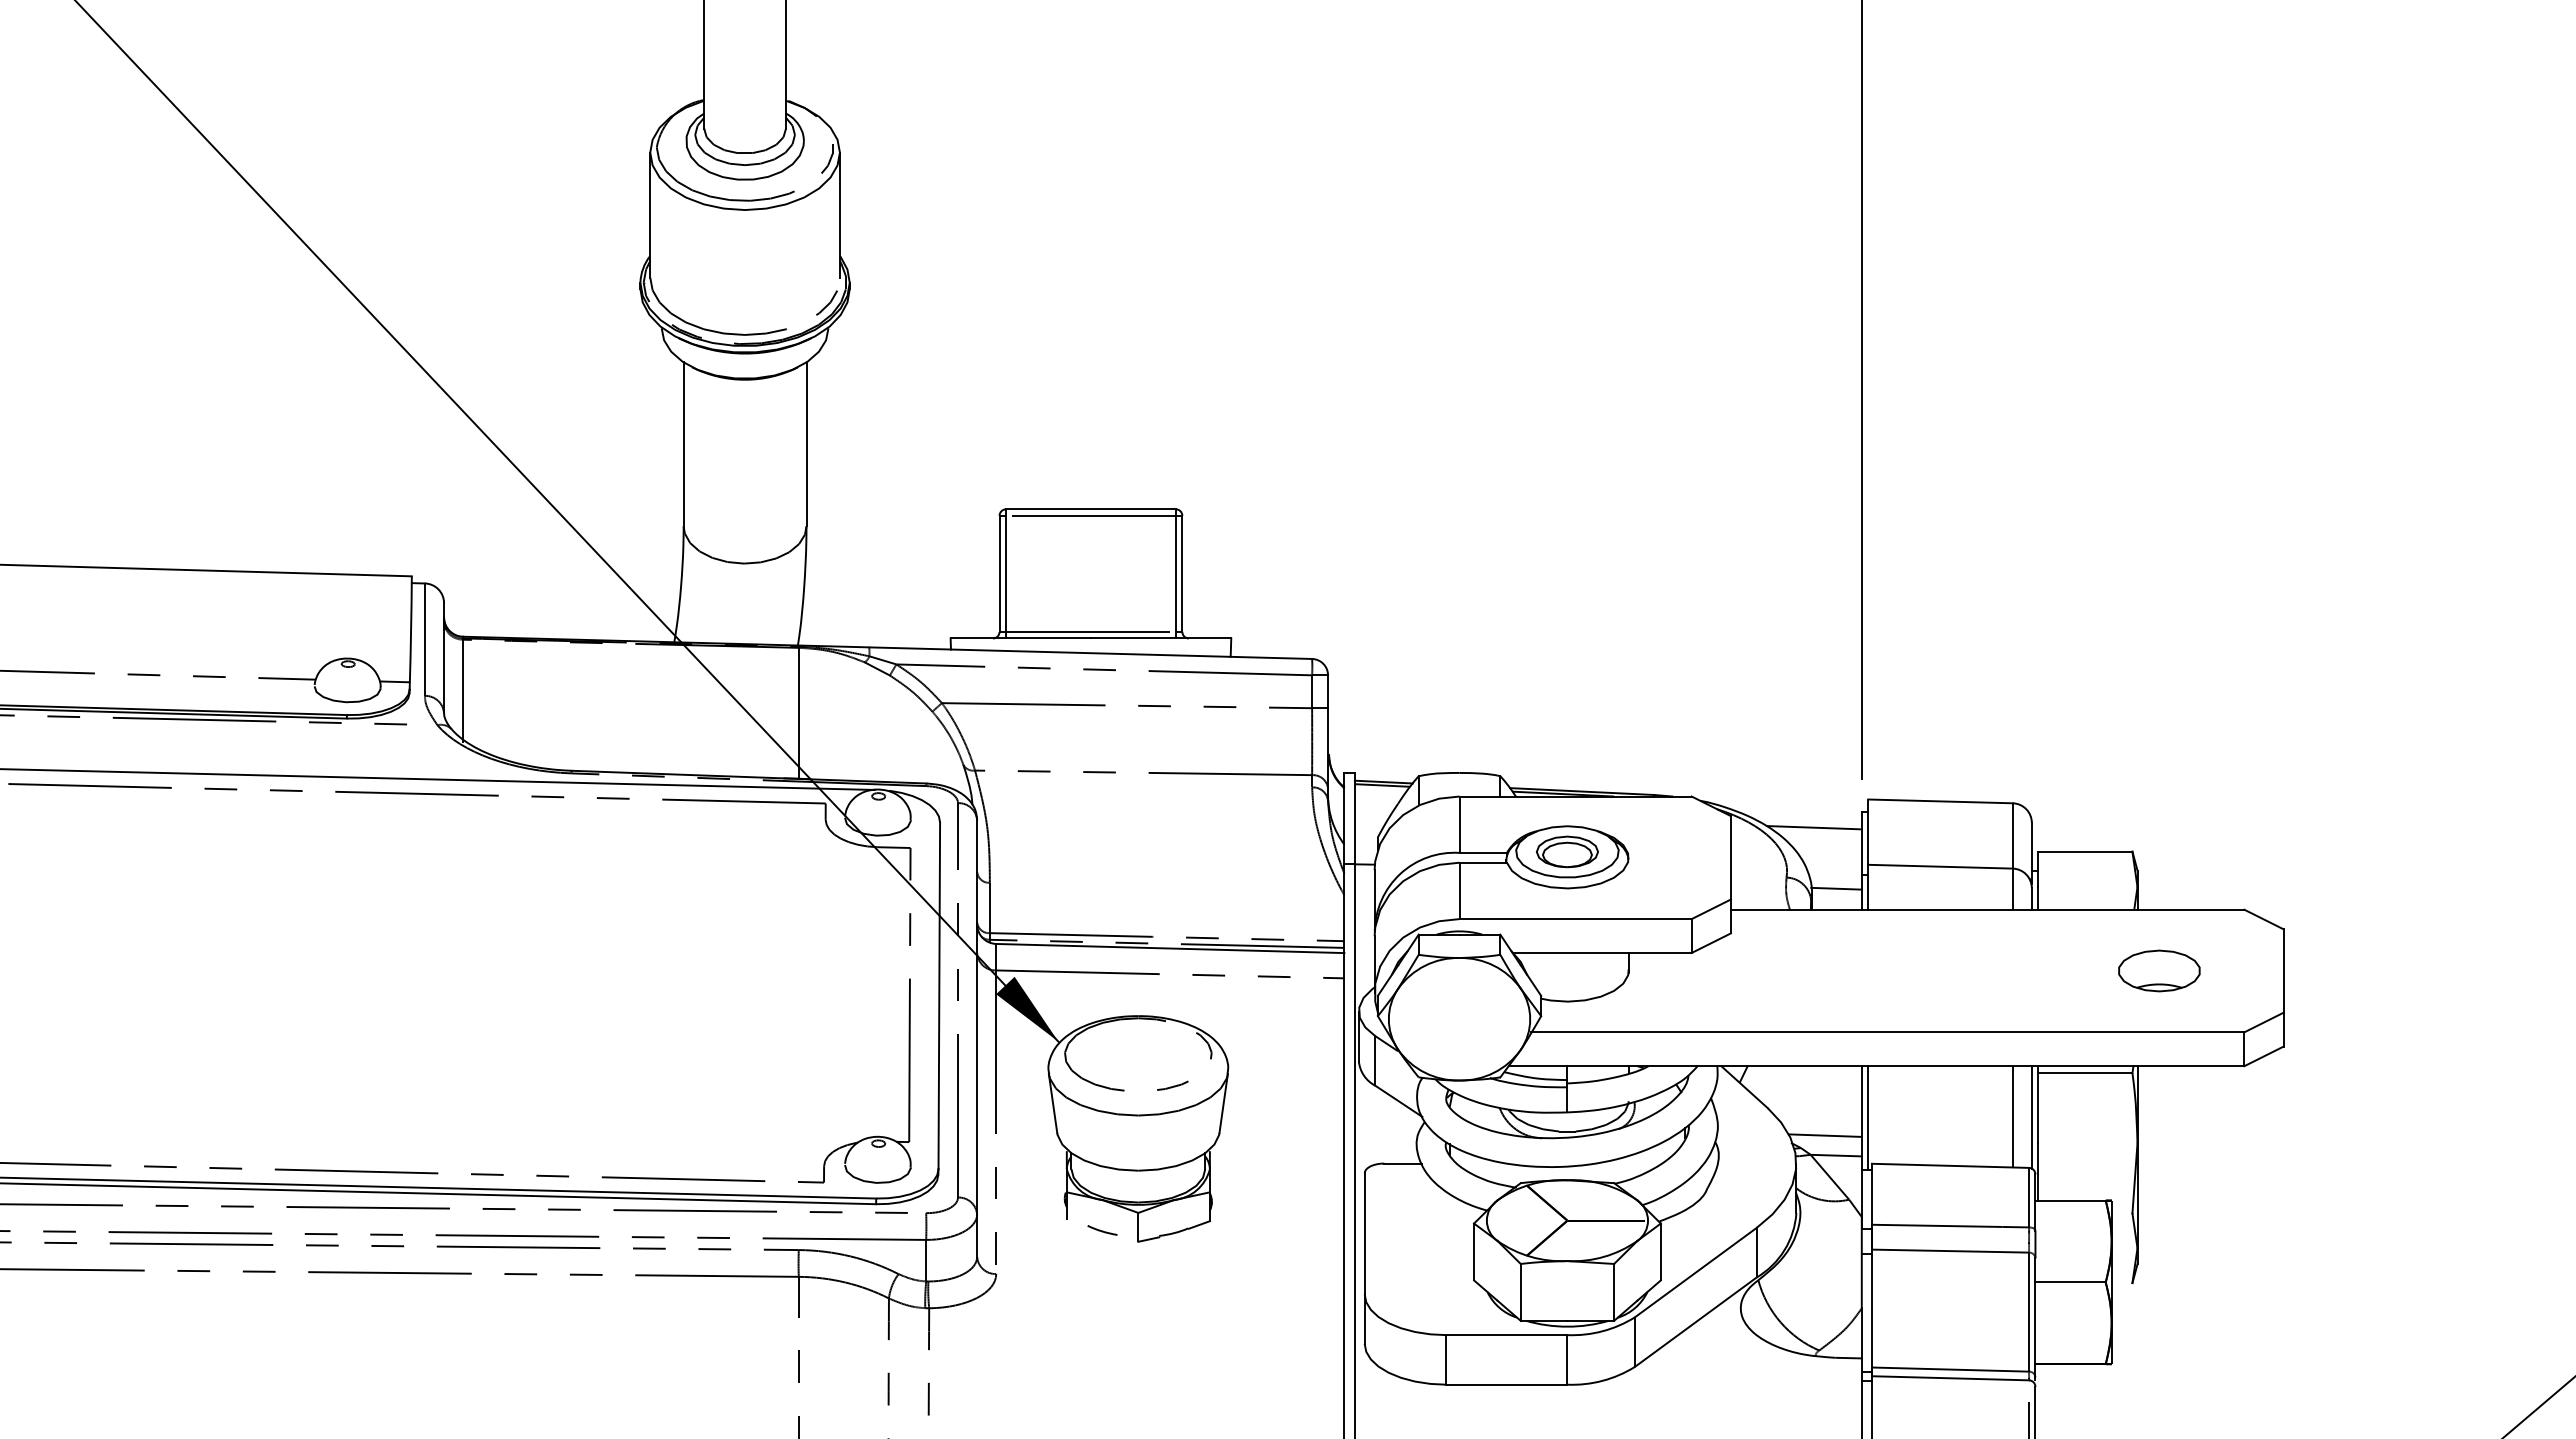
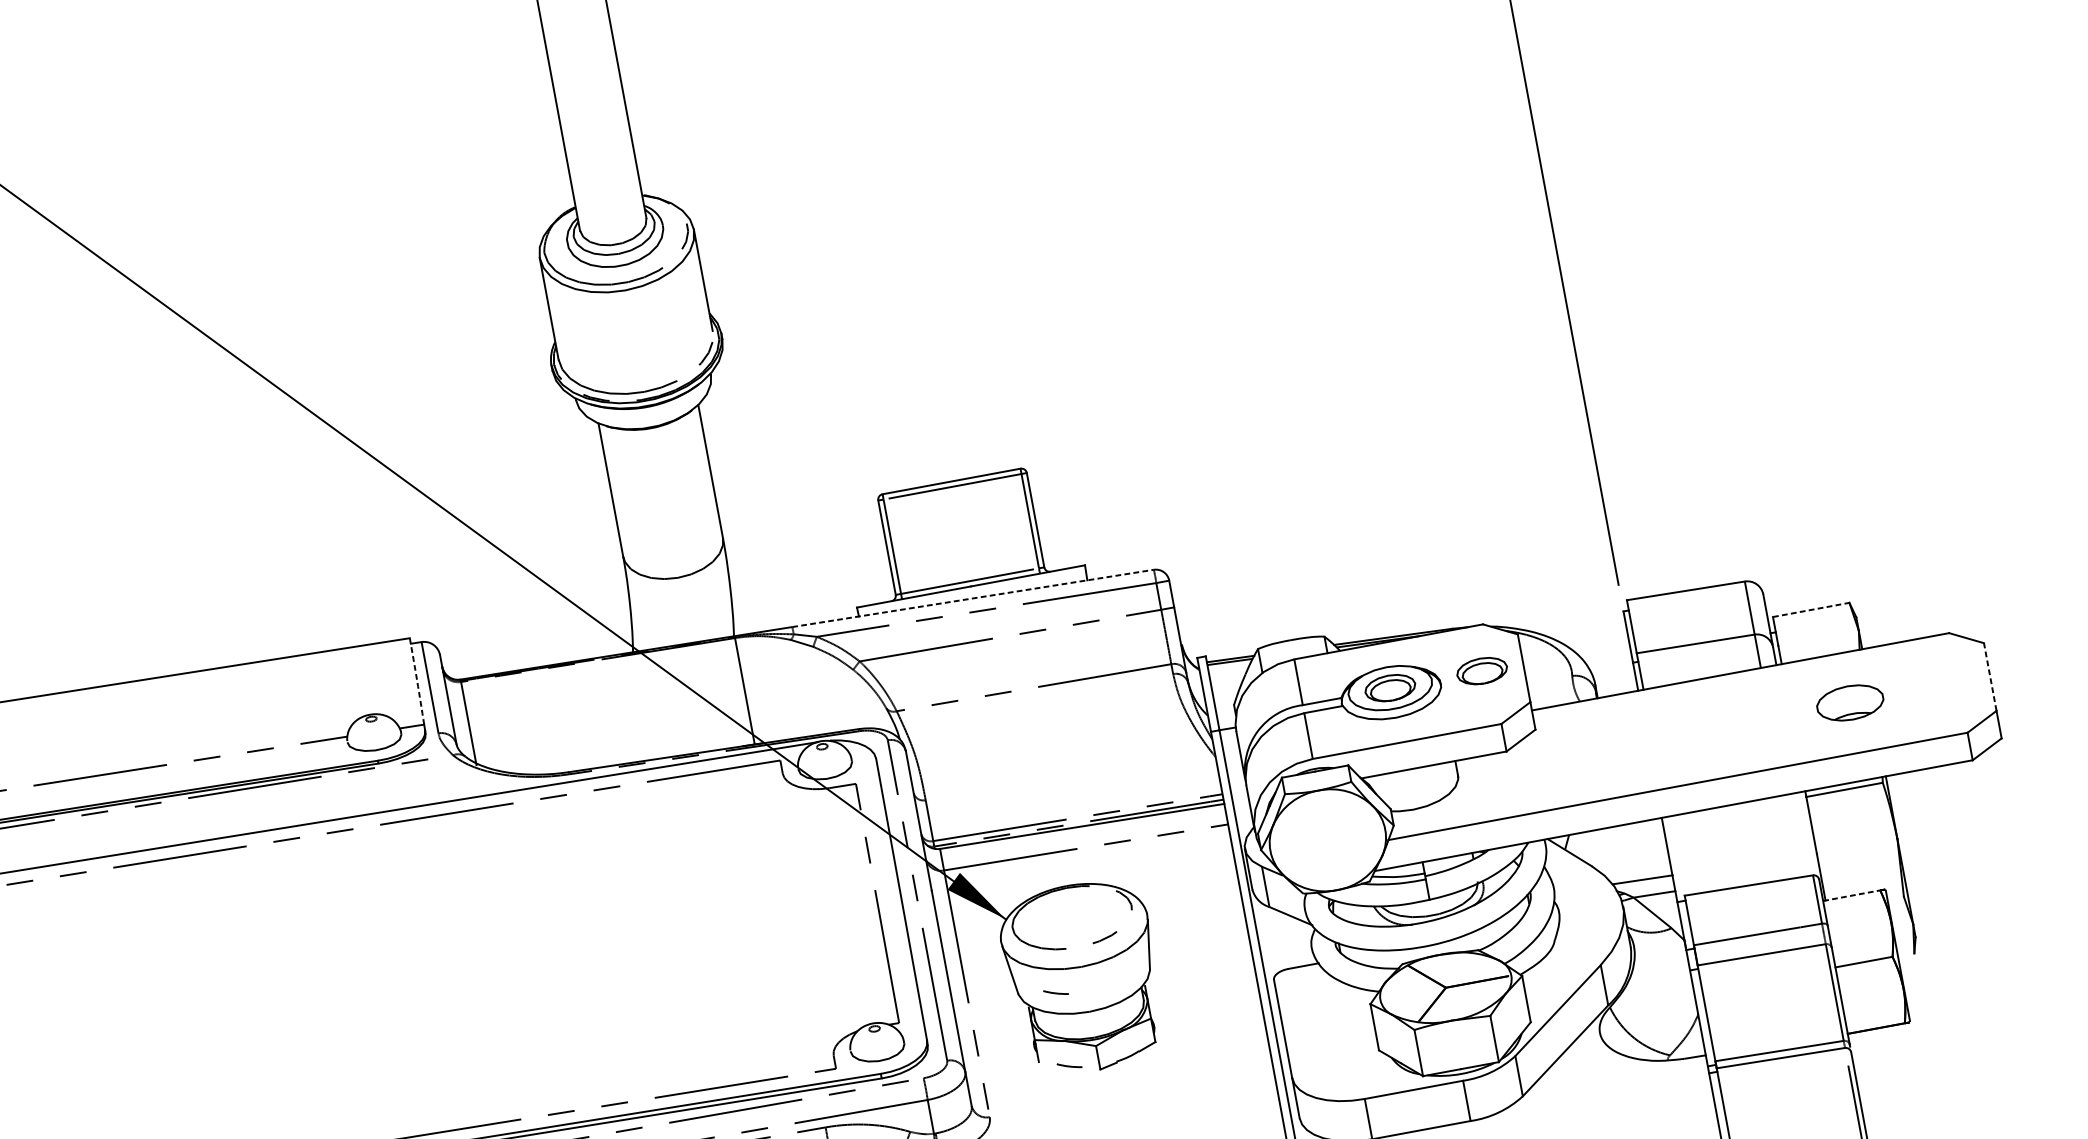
arc: (411, 629) -> (417, 681), solid -> dashed
line: (1090, 653) -> (972, 598), solid -> dashed
line: (1813, 827) -> (1586, 631), removed
part: (1680, 851) -> (1482, 670), added
line: (2085, 851) -> (1811, 609), solid -> dashed
line: (1836, 888) -> (1614, 677), removed
part: (2159, 970) -> (1850, 702), moved
line: (2283, 971) -> (1990, 677), solid -> dashed
line: (2012, 1116) -> (1791, 836), removed
line: (1868, 1117) -> (1674, 858), removed
line: (2031, 1117) -> (1807, 834), removed
line: (1102, 1140) -> (1056, 992), added
line: (2071, 1200) -> (1852, 895), solid -> dashed

